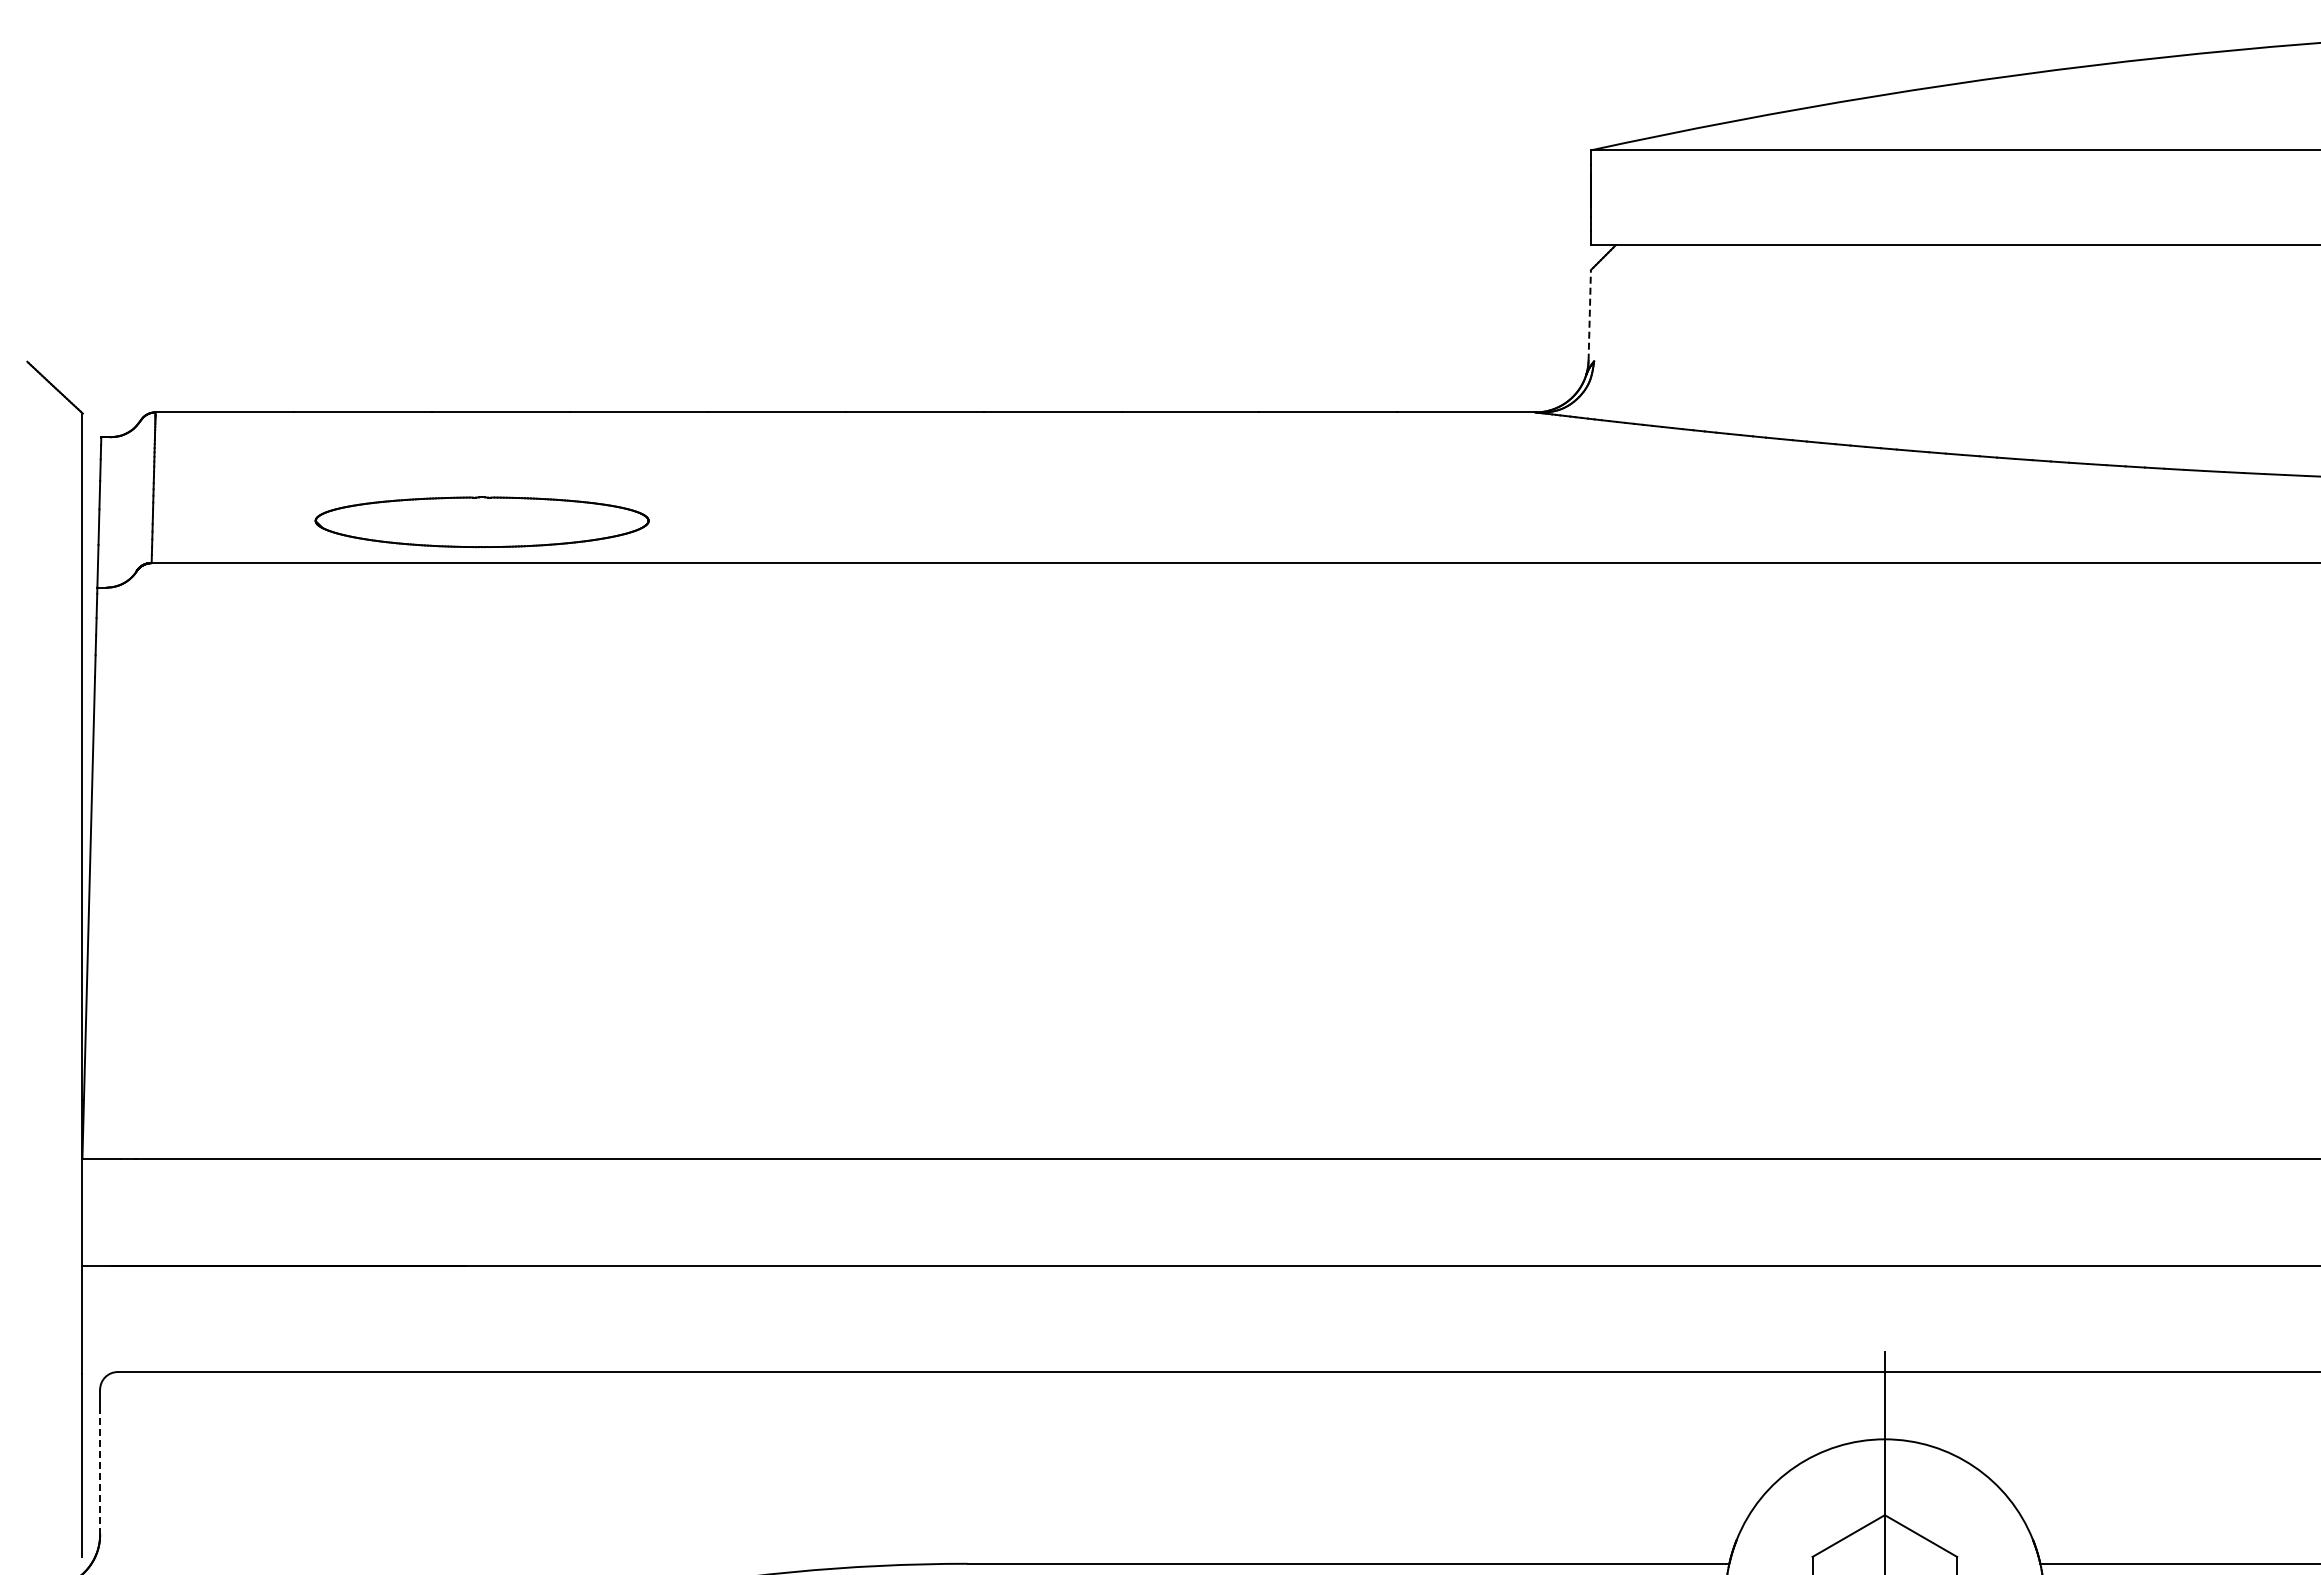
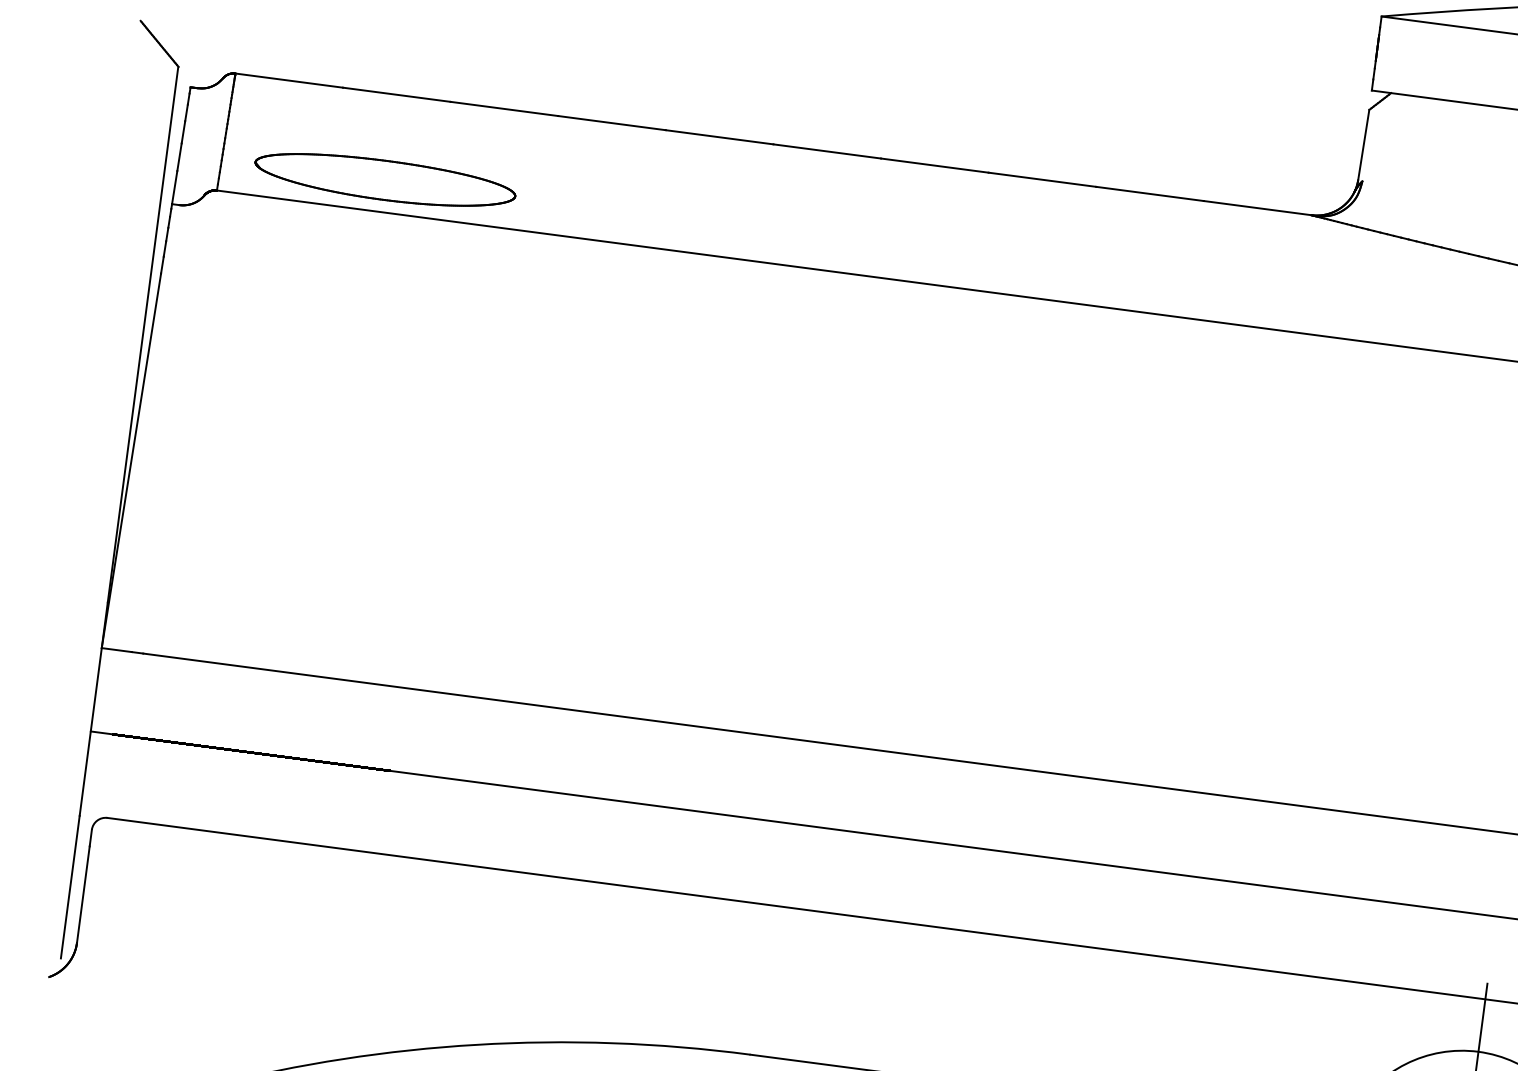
line: (1589, 314) -> (1363, 144), dashed -> solid
part: (481, 522) -> (384, 180), moved
line: (100, 1472) -> (83, 894), dashed -> solid

